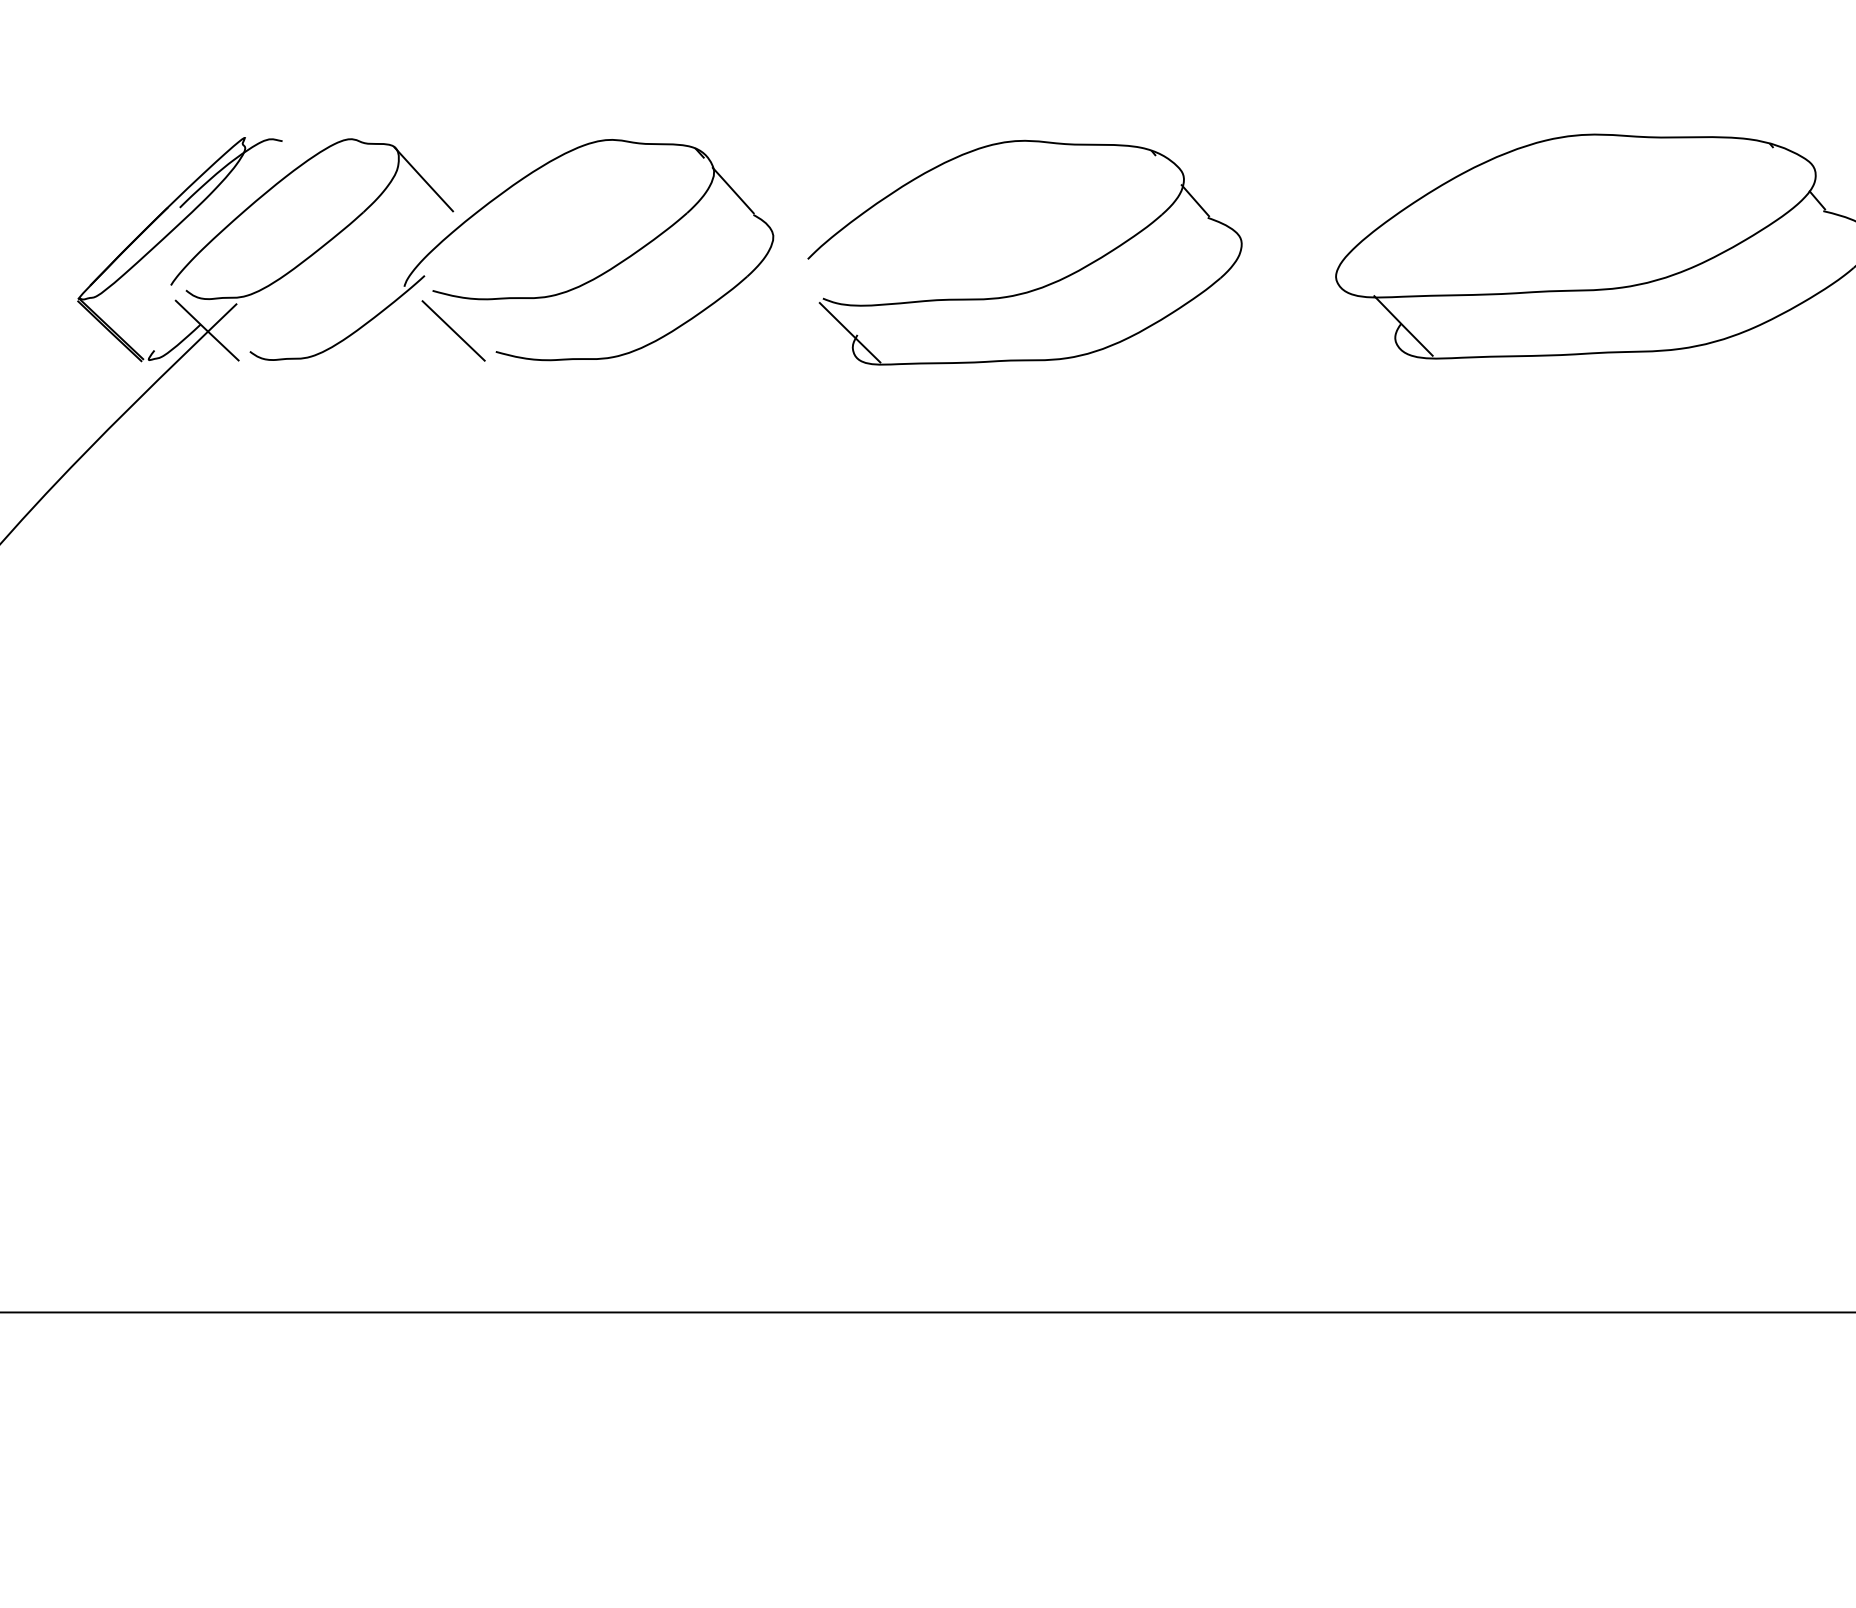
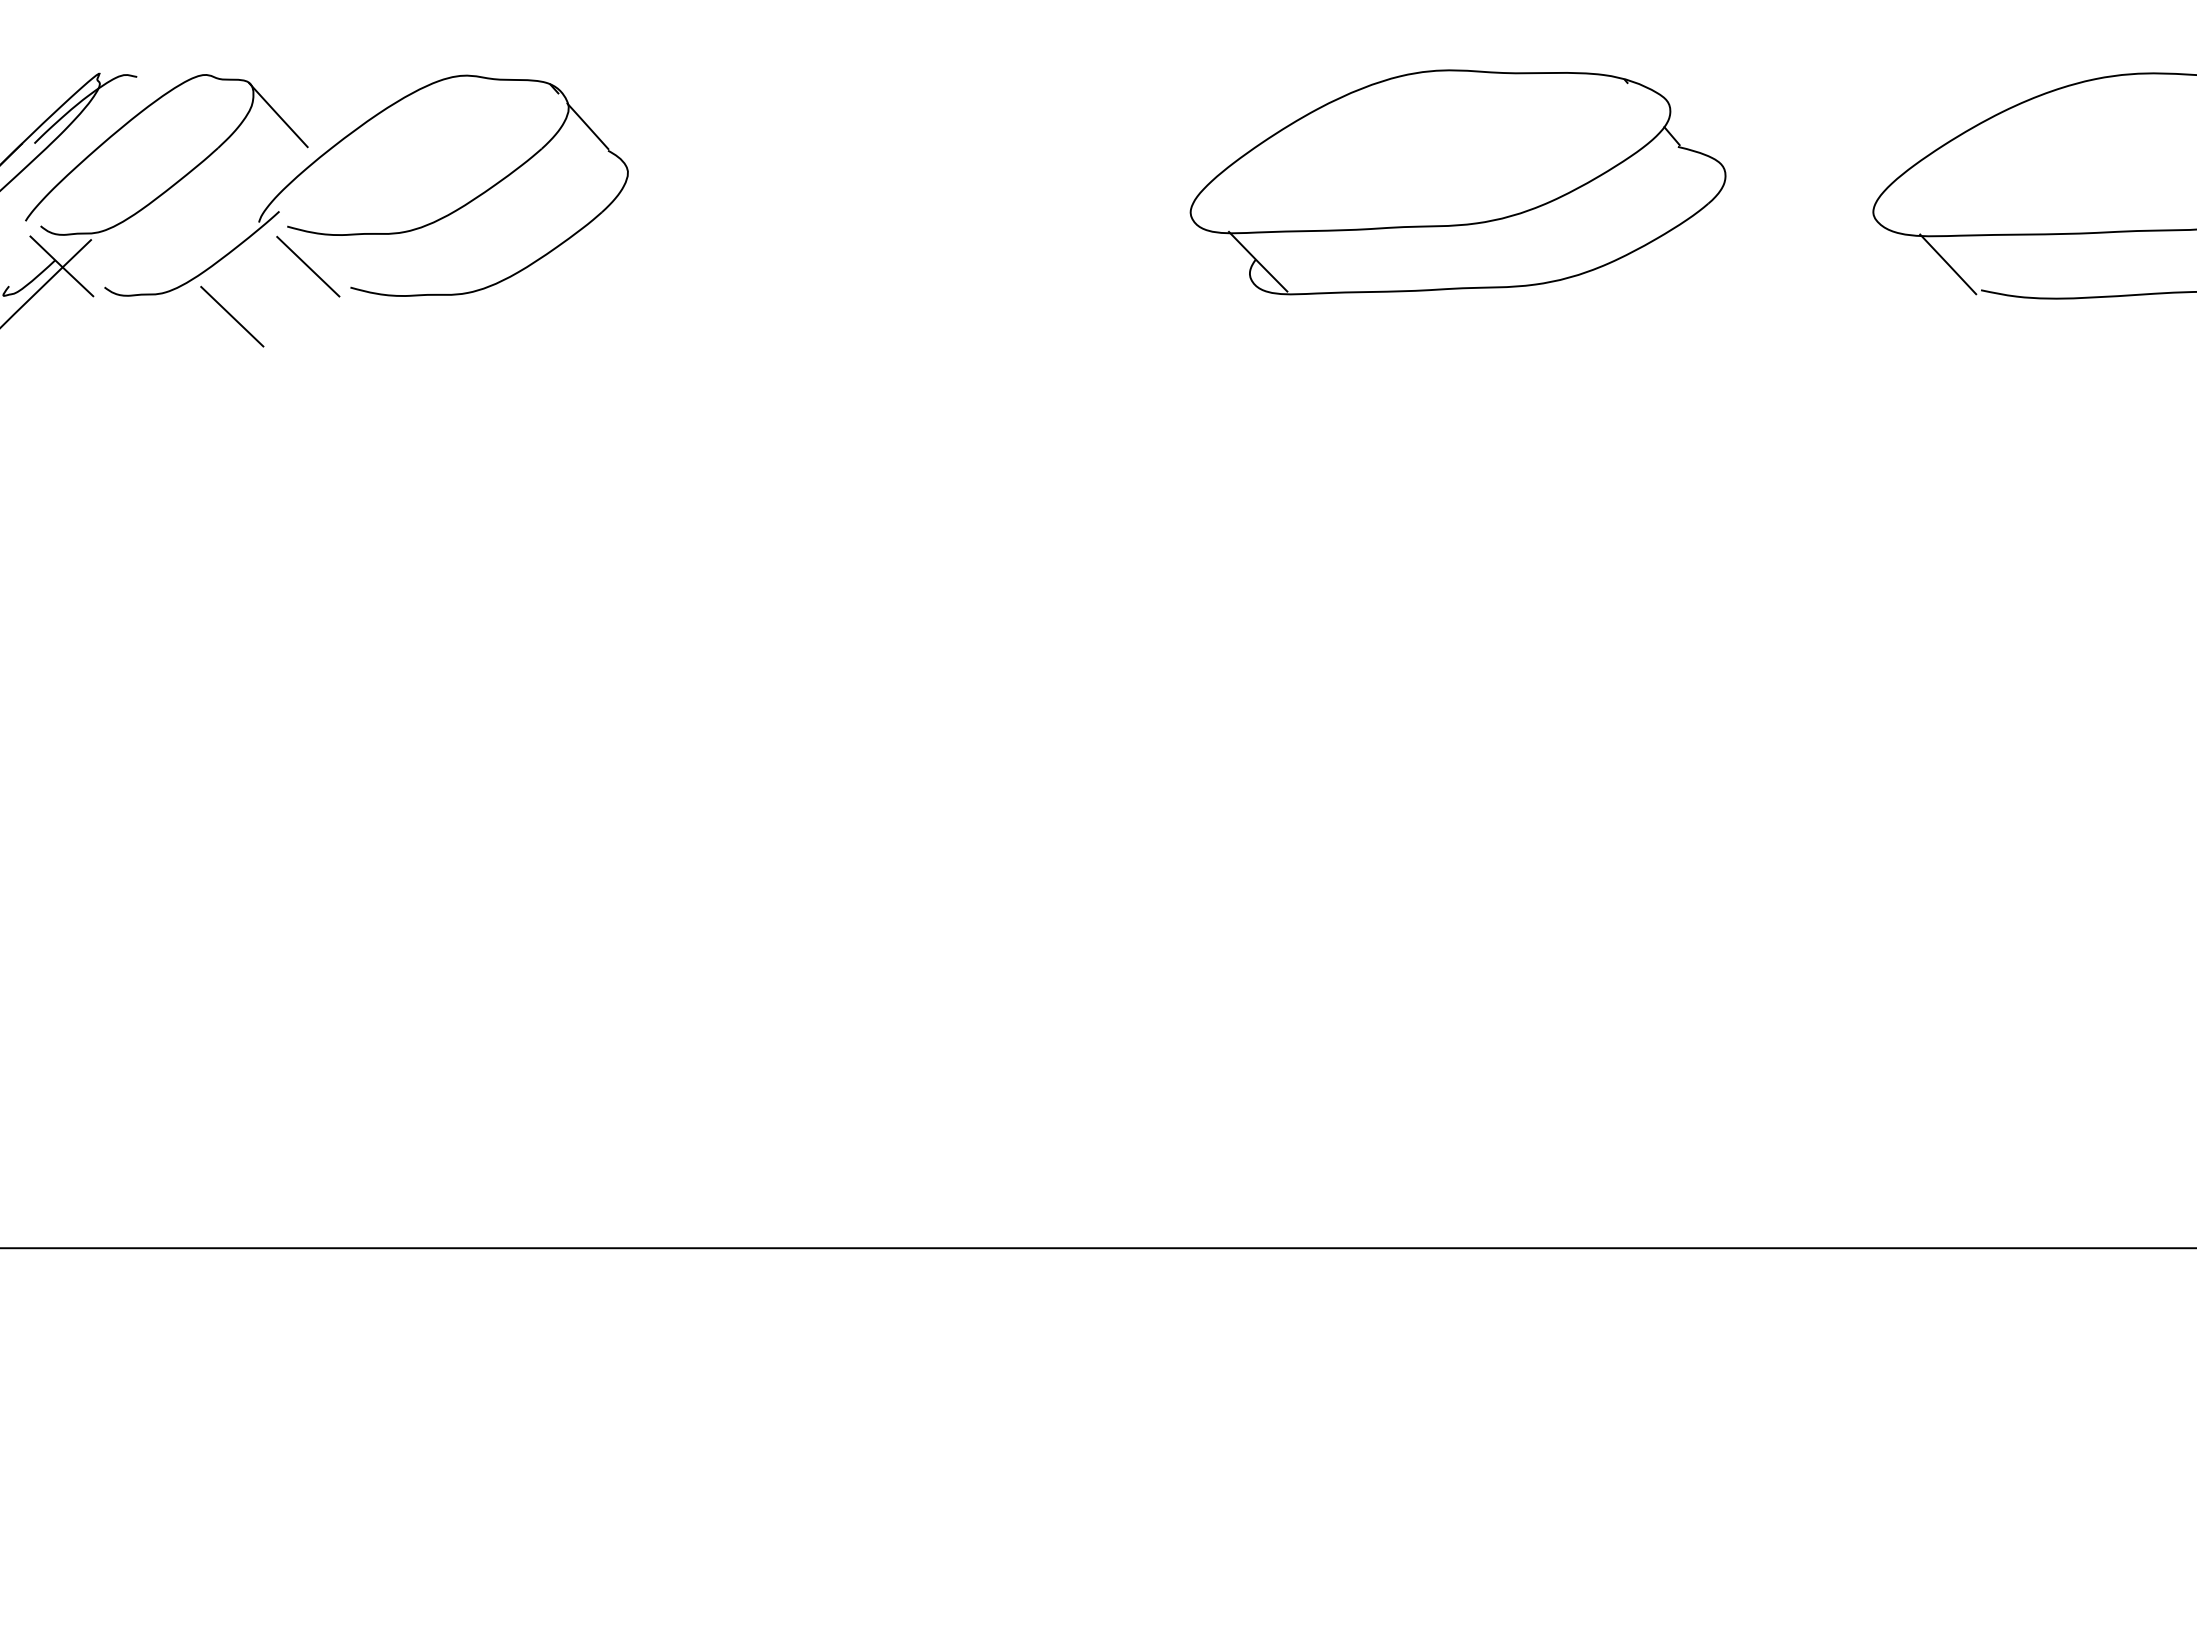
part: (1037, 287) -> (892, 223), removed
line: (377, 380) -> (232, 316), added

